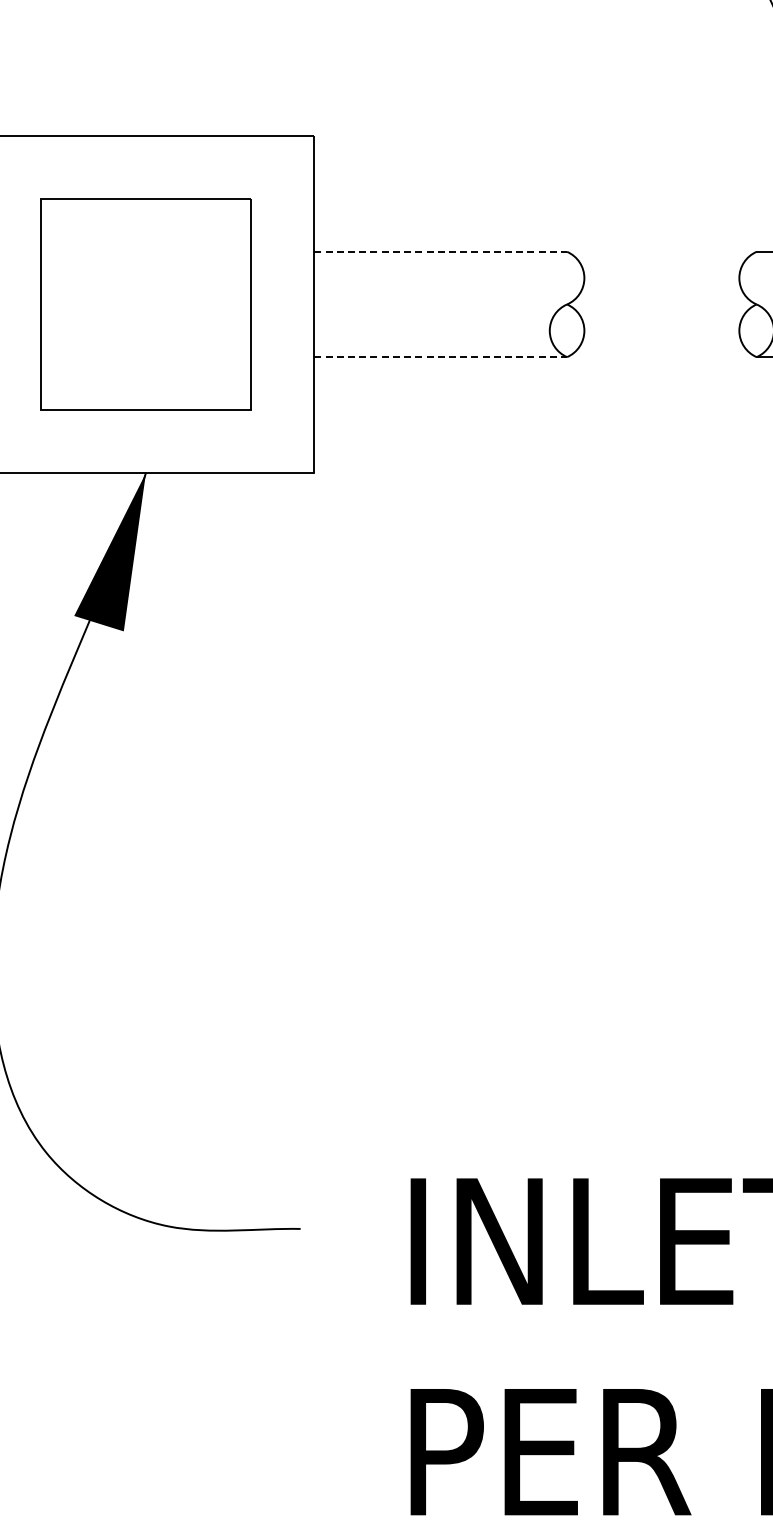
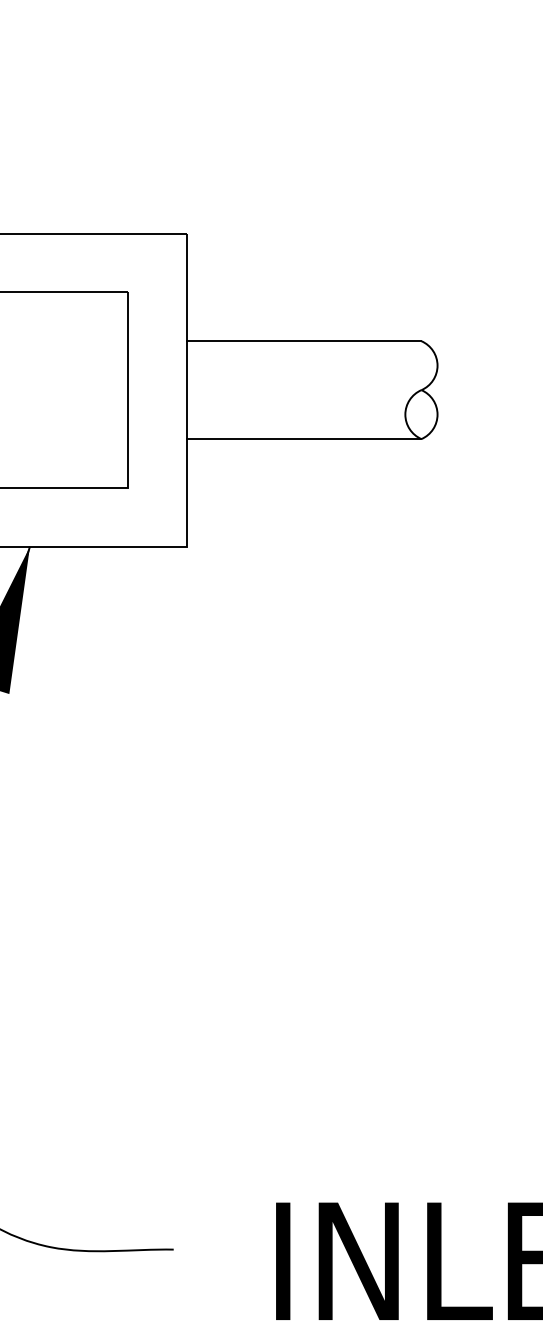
line: (441, 251) -> (304, 340), dashed -> solid
line: (441, 357) -> (304, 439), dashed -> solid

